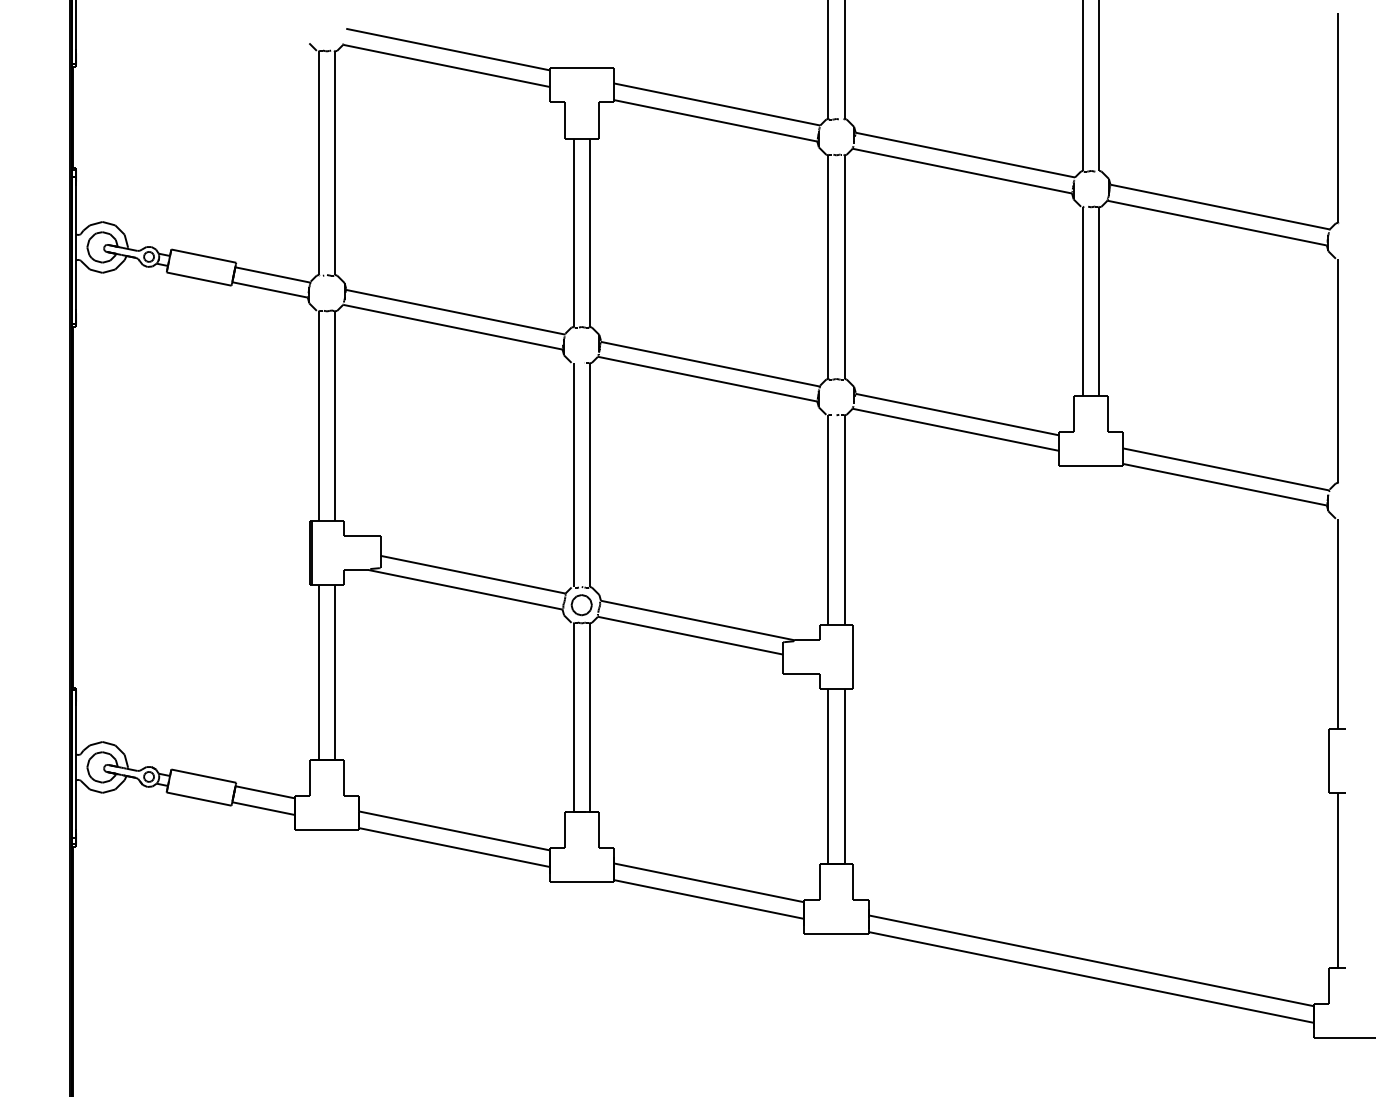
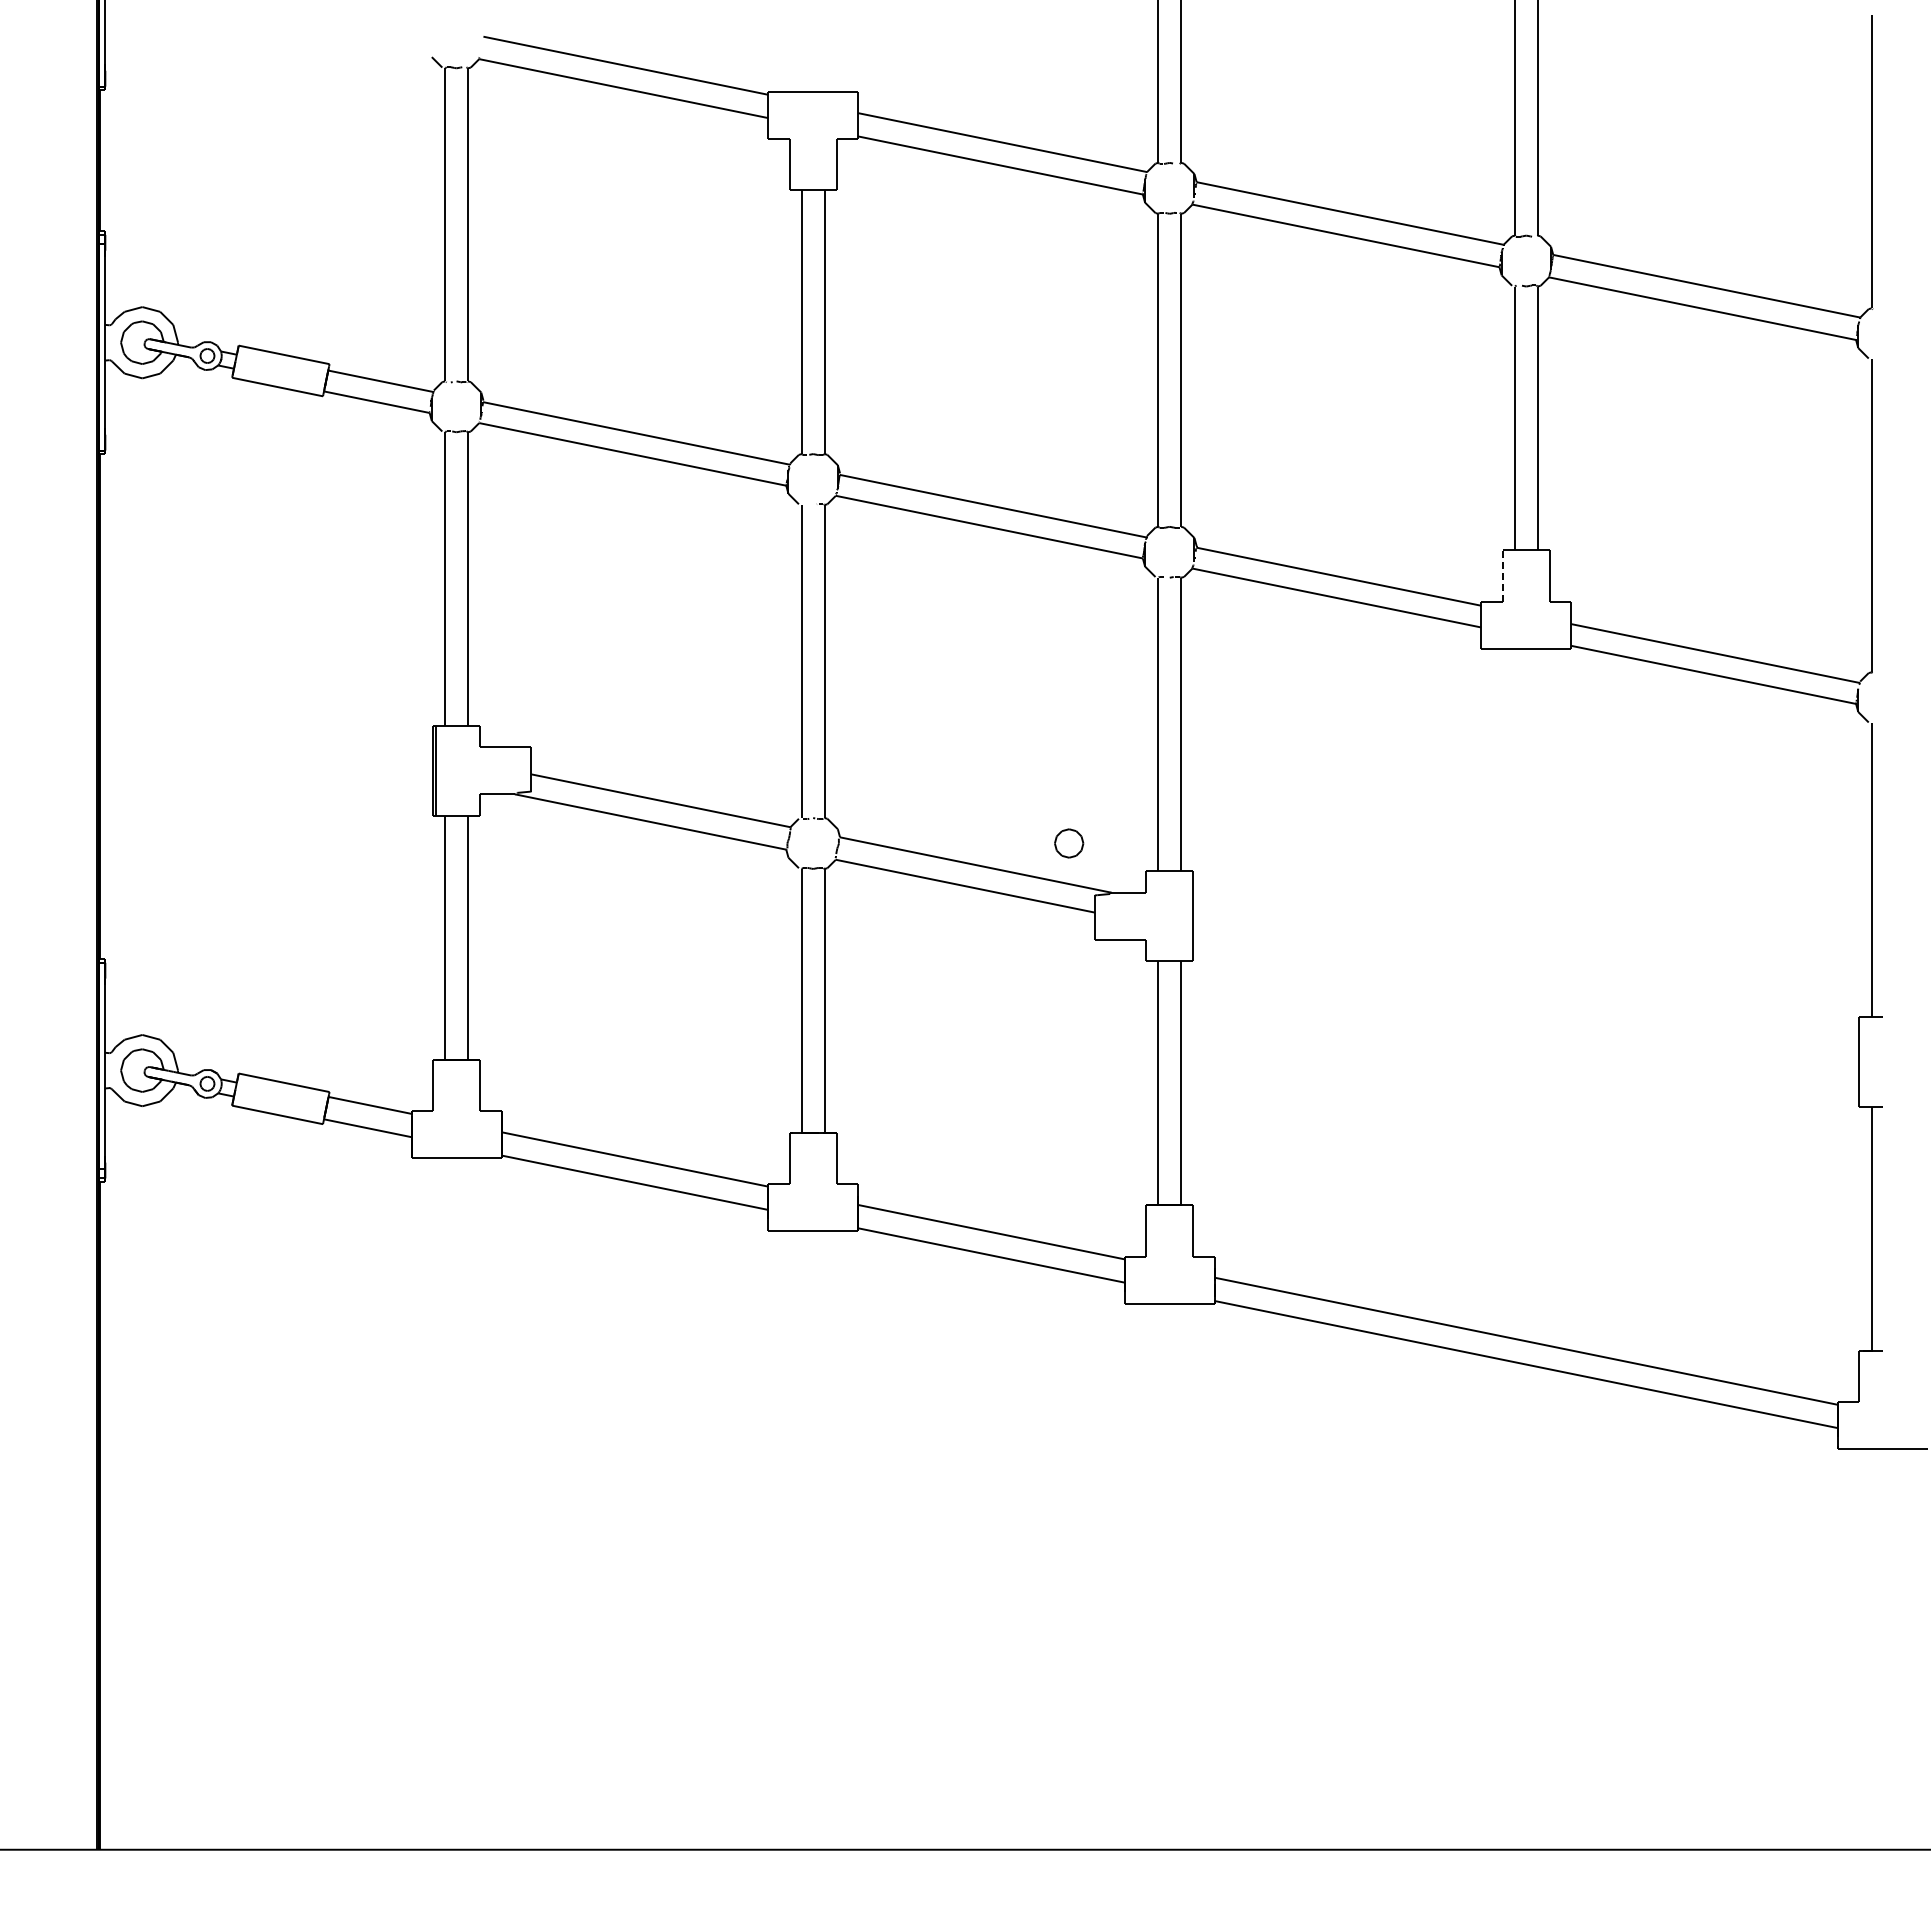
line: (1074, 413) -> (1502, 575), solid -> dashed
part: (581, 605) -> (1069, 843), moved

